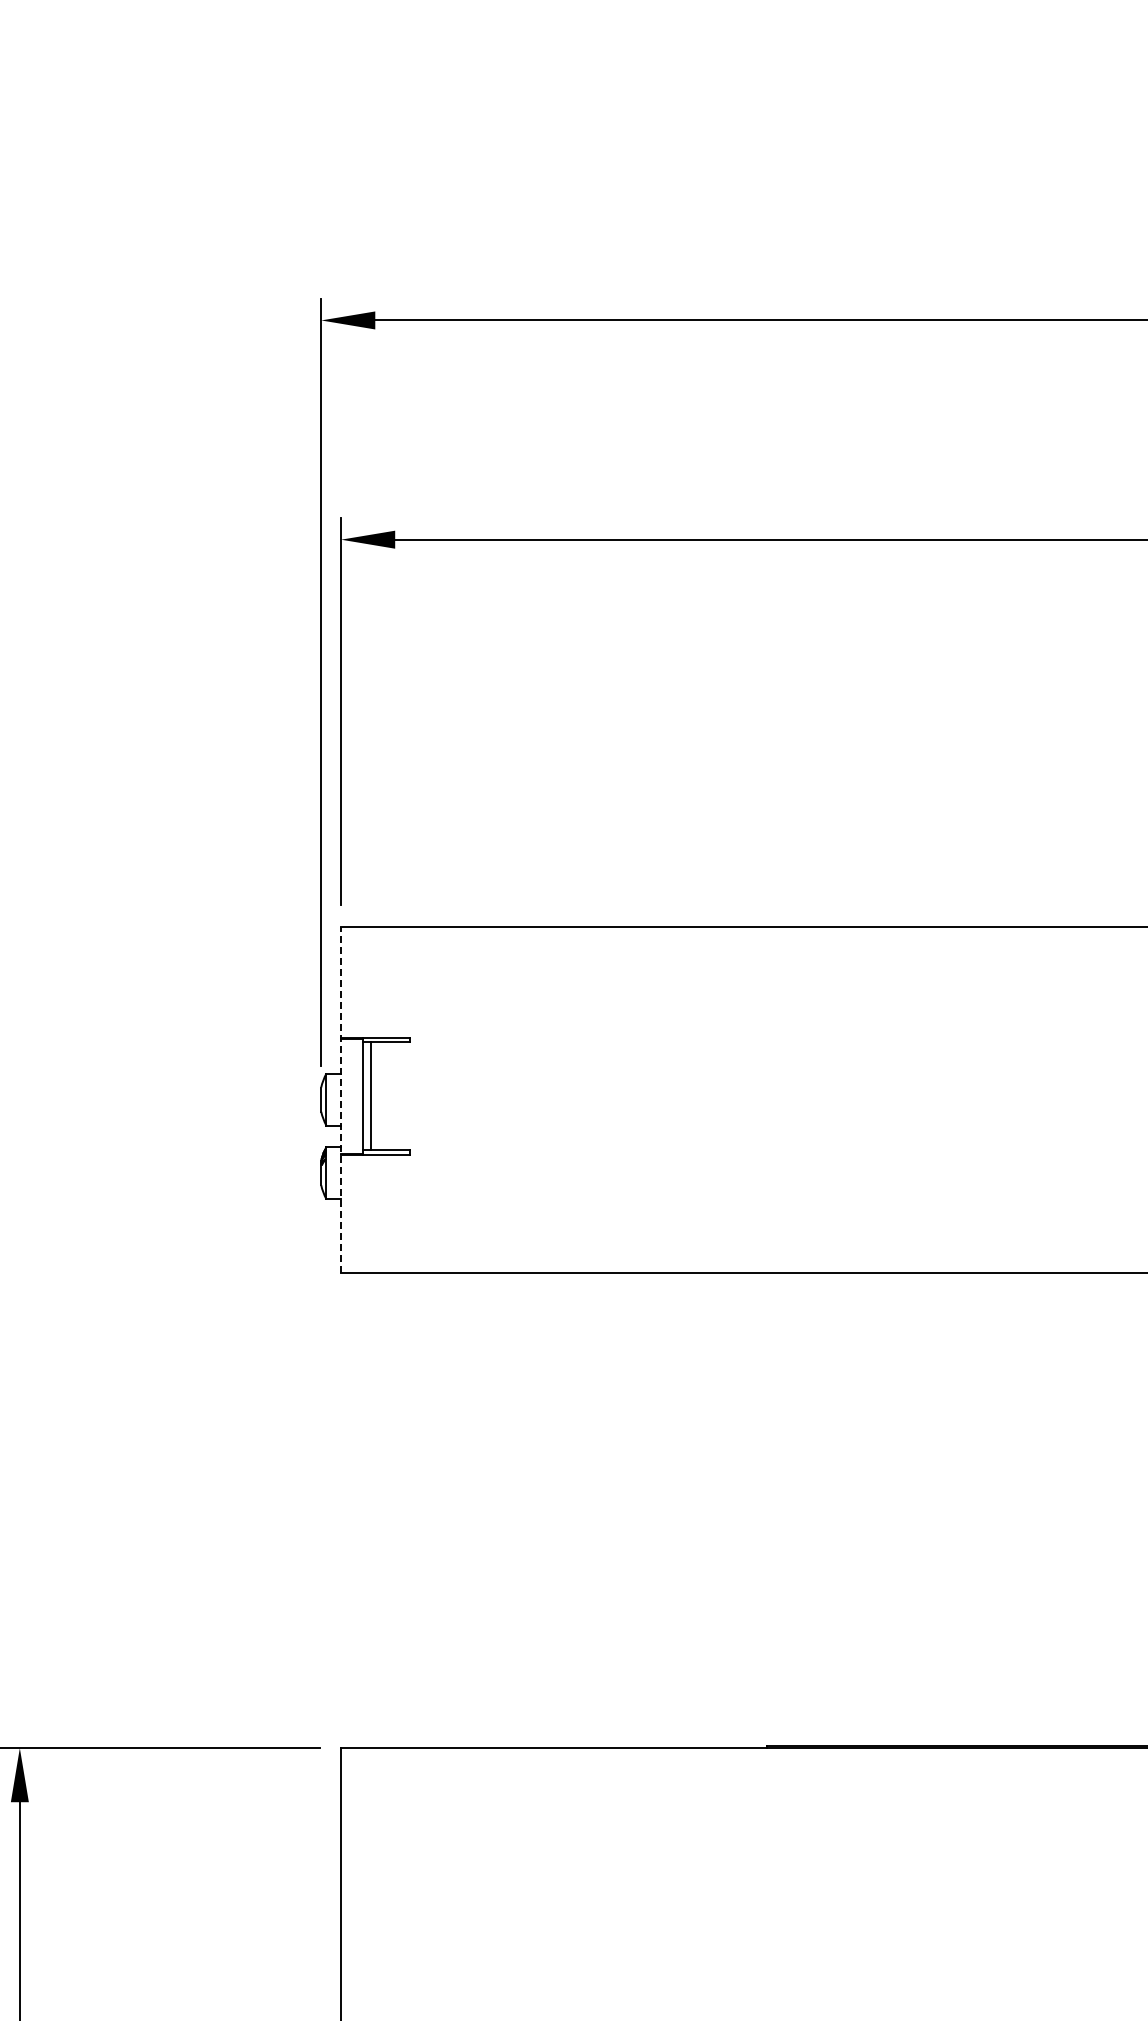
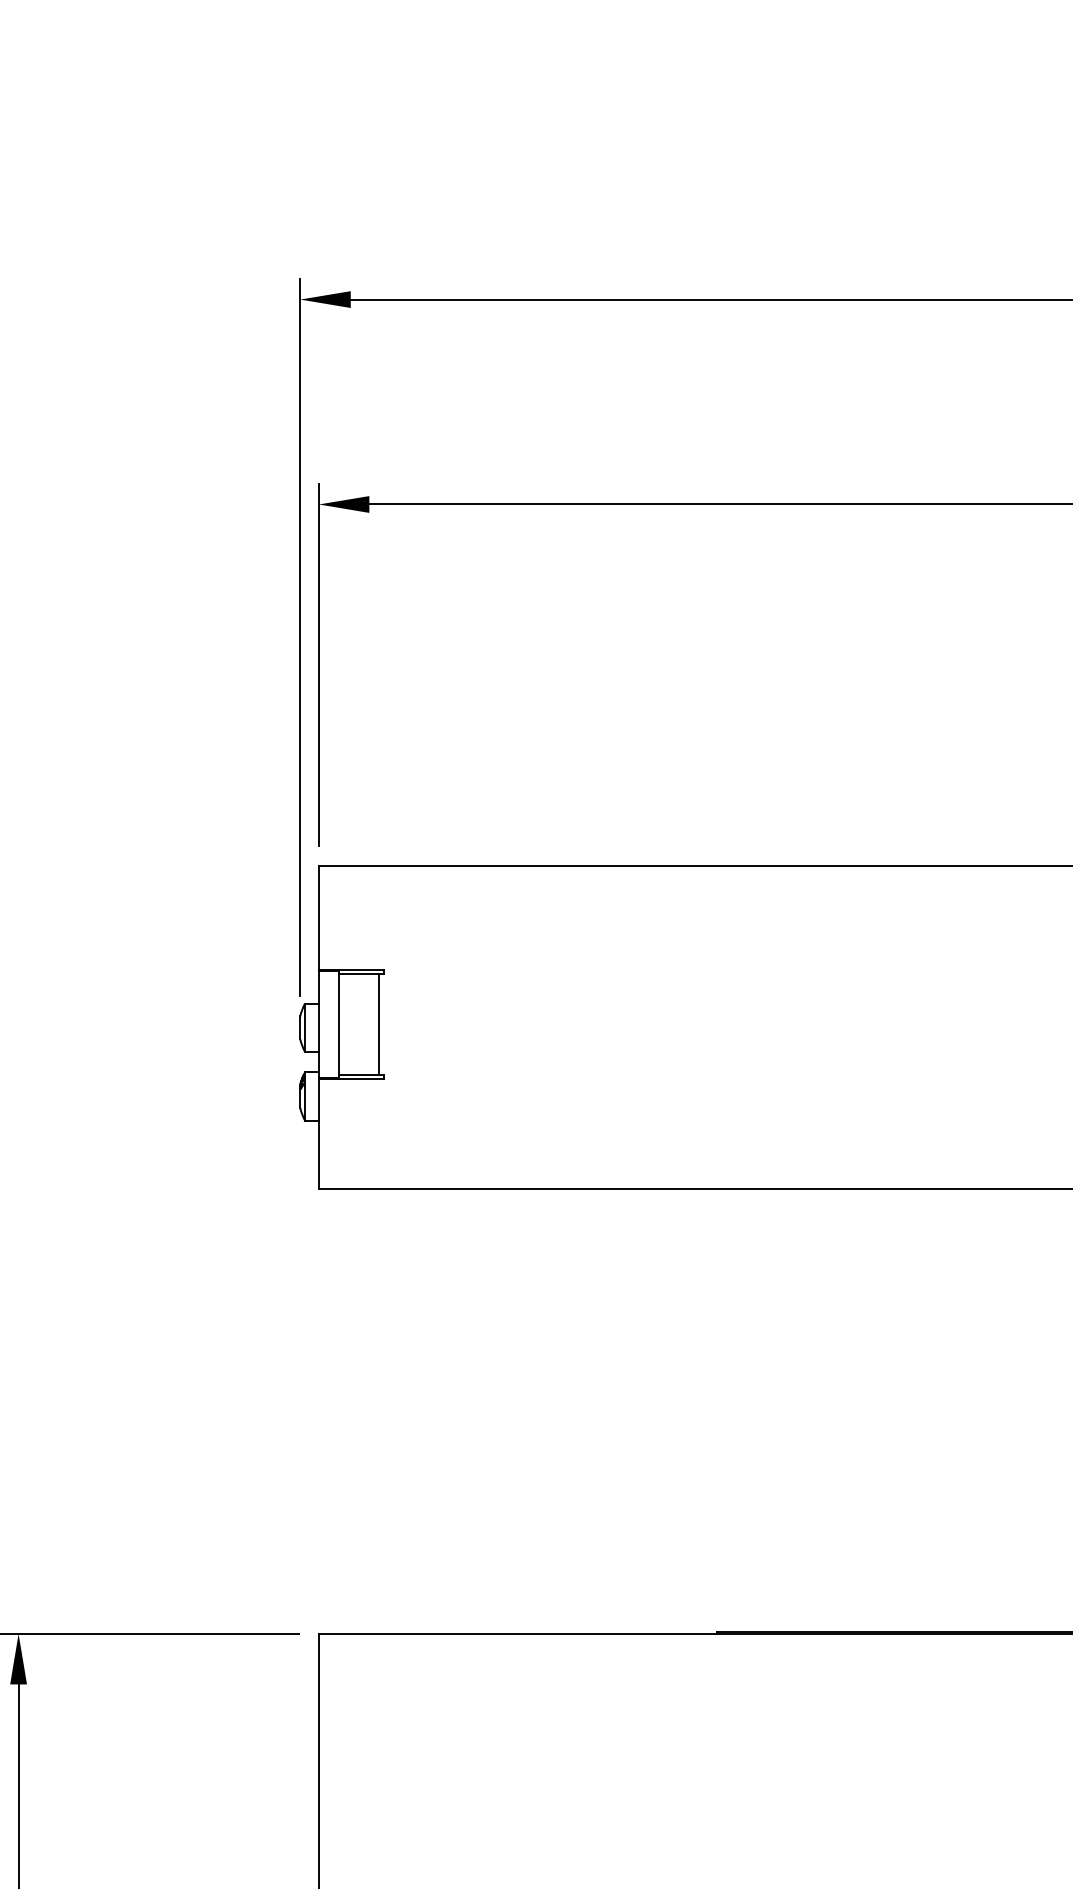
line: (370, 1096) -> (379, 1024), moved
line: (341, 1099) -> (319, 1027), dashed -> solid

